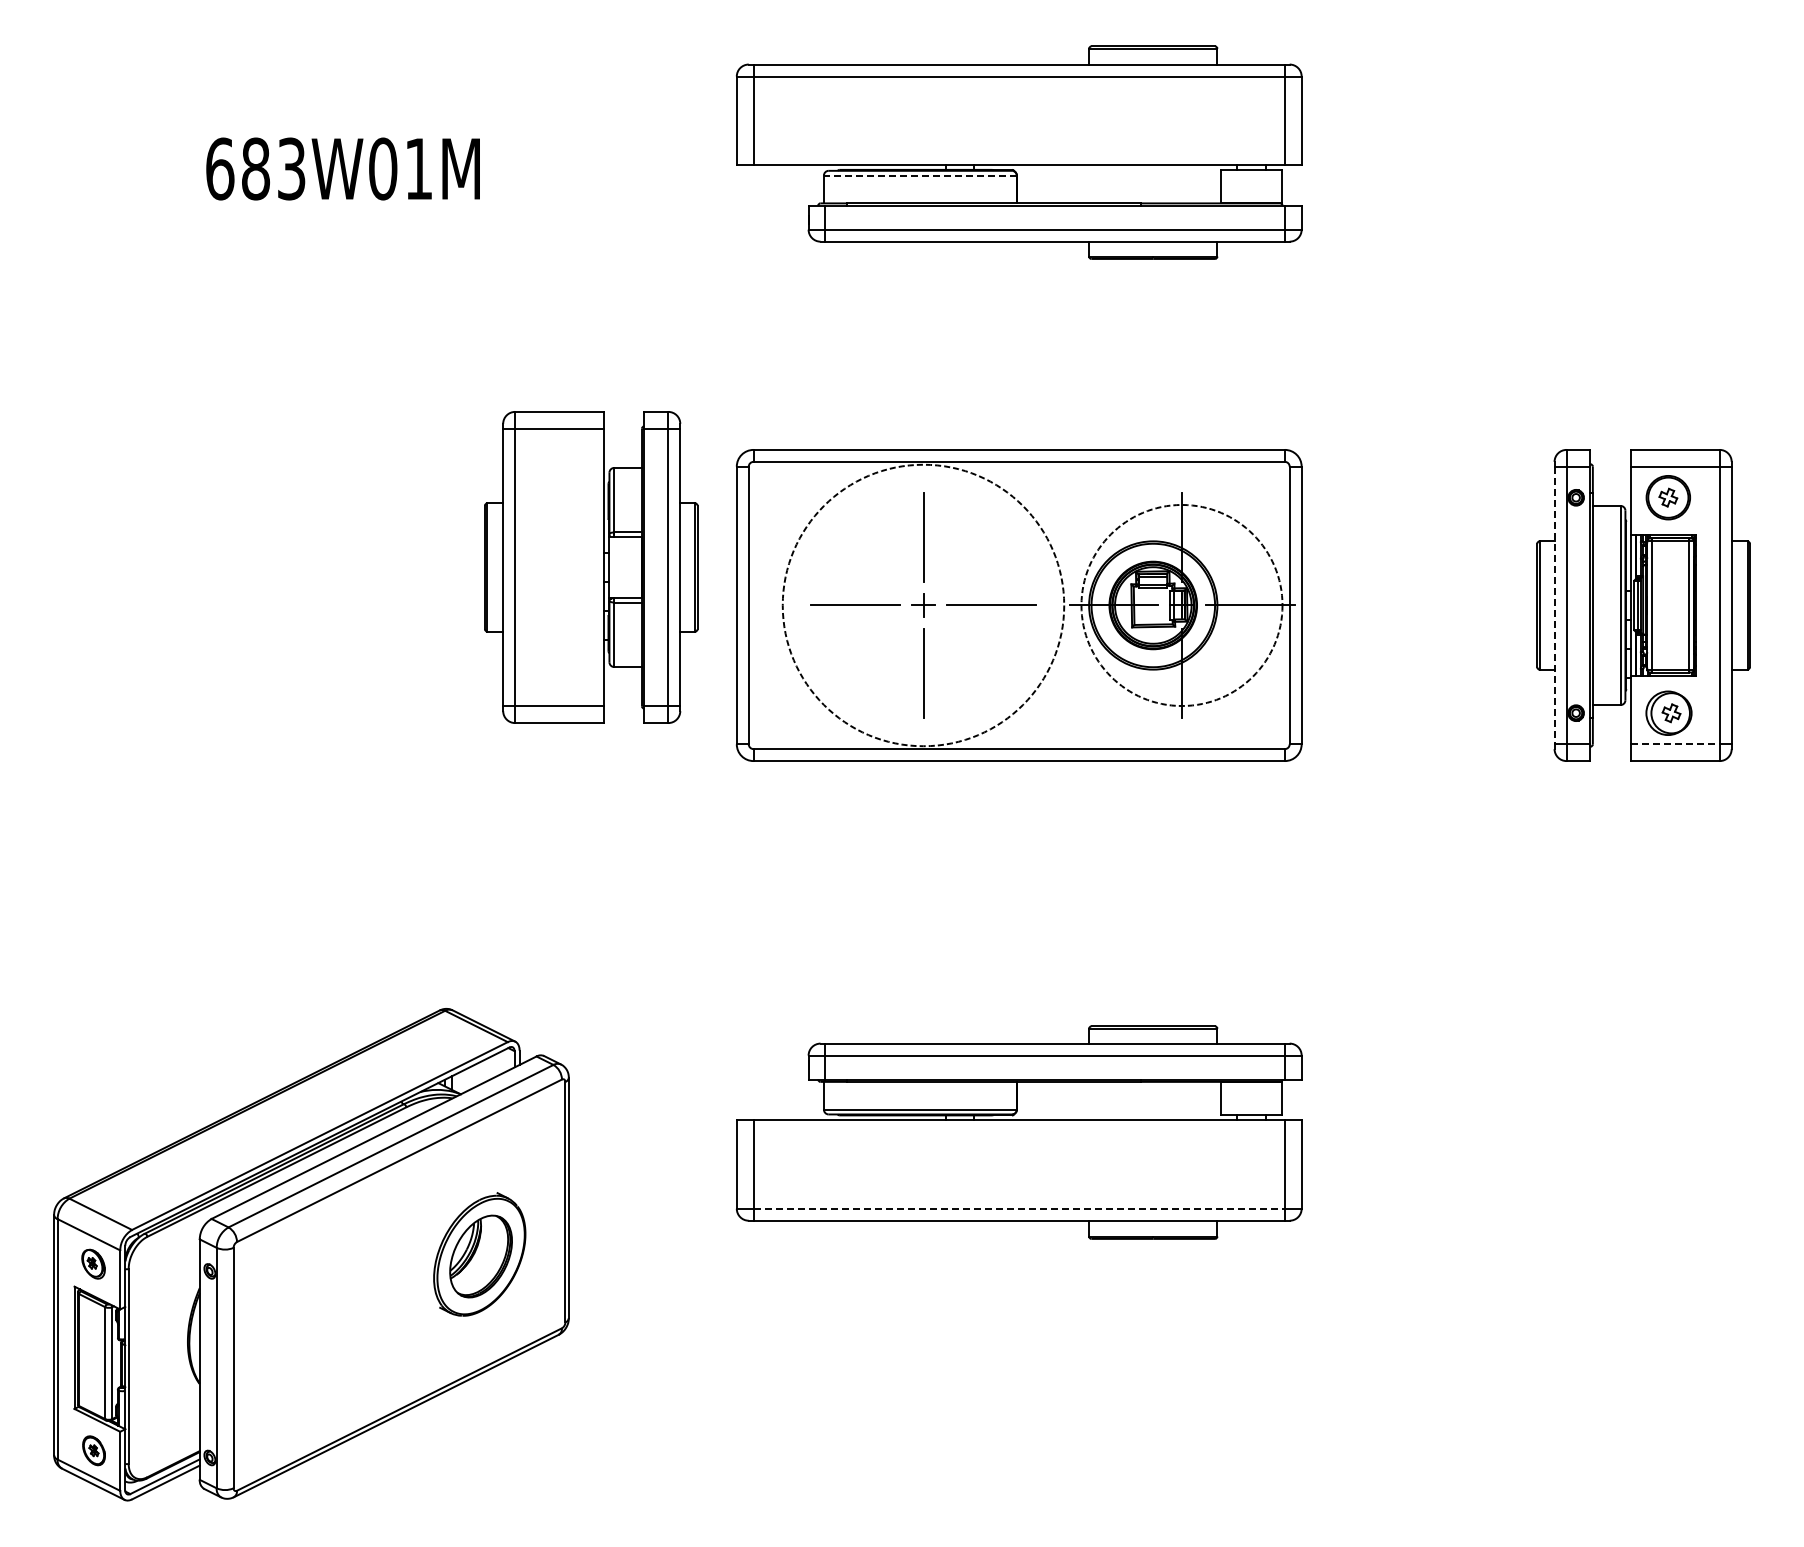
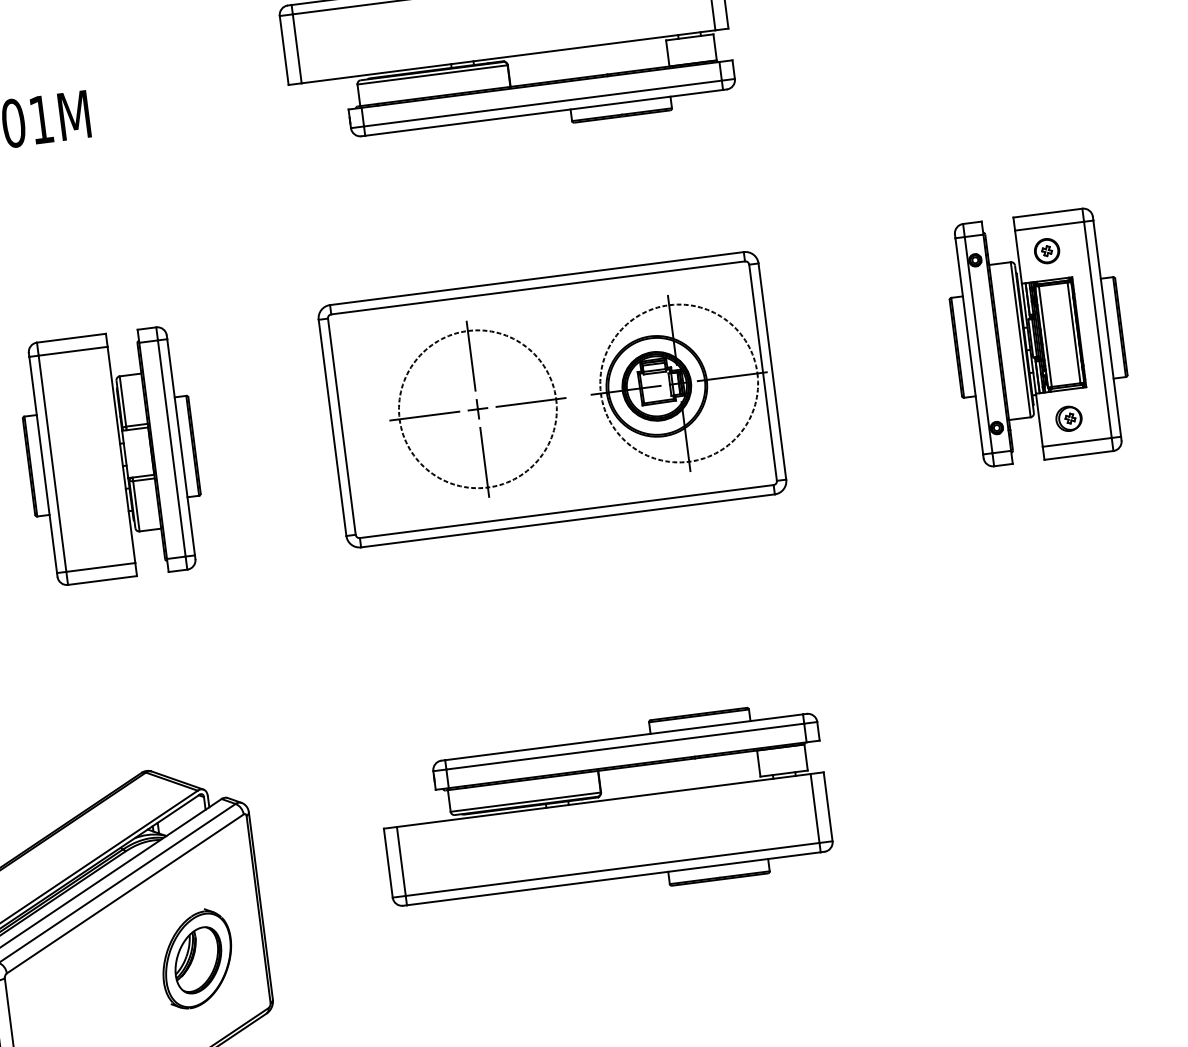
line: (919, 175) -> (431, 74), dashed -> solid
part: (1667, 497) -> (1046, 250), size x0.71
part: (591, 567) -> (111, 456), moved
circle: (923, 605) -> (477, 409), size x0.71
line: (1554, 605) -> (969, 346), dashed -> solid
part: (1668, 712) -> (1068, 418), size x0.71
line: (1675, 744) -> (1077, 442), dashed -> solid
line: (1019, 1208) -> (612, 869), dashed -> solid

